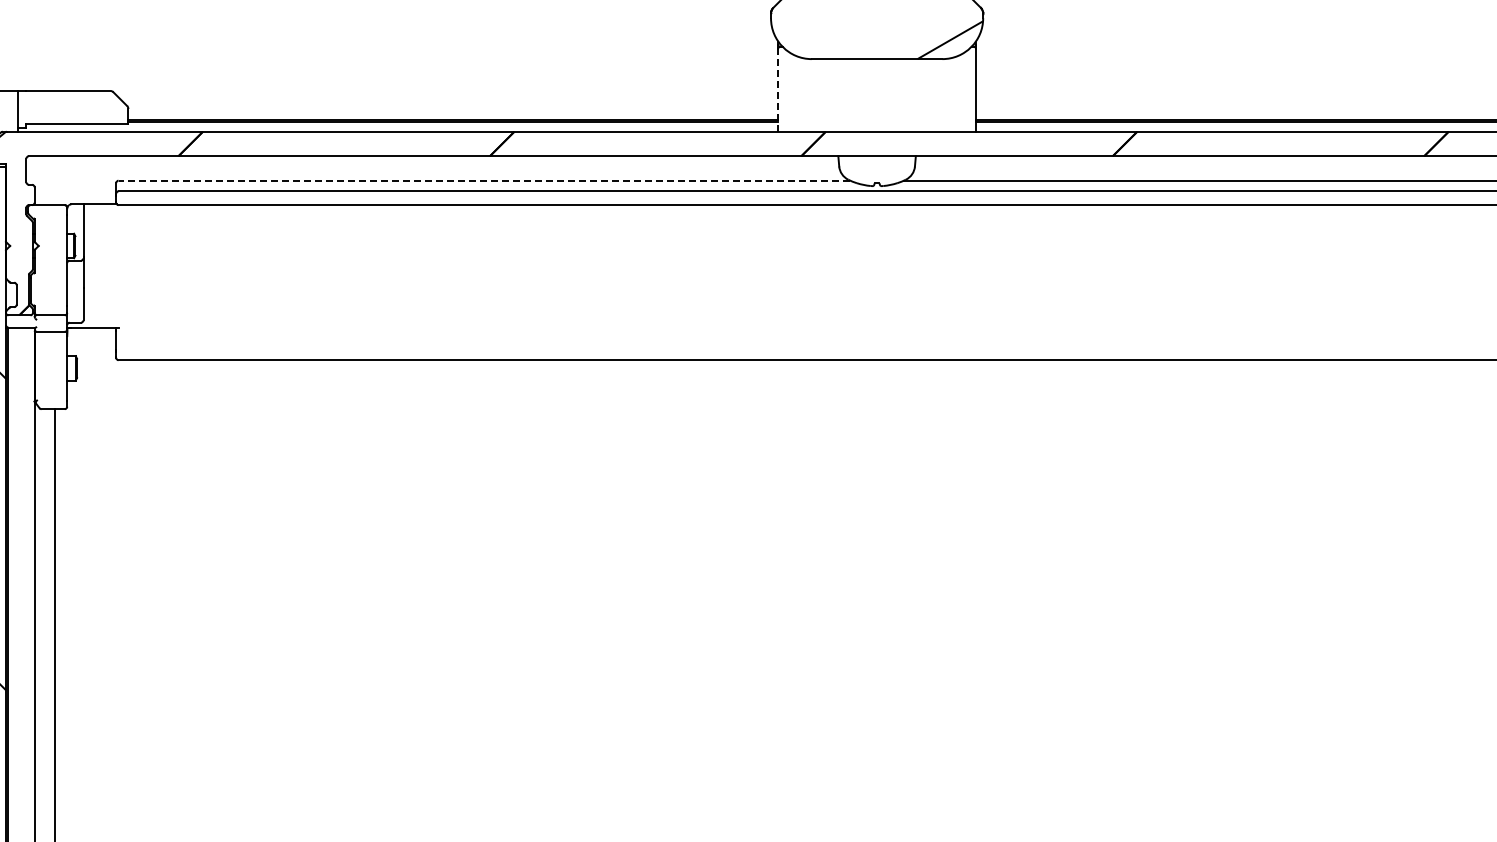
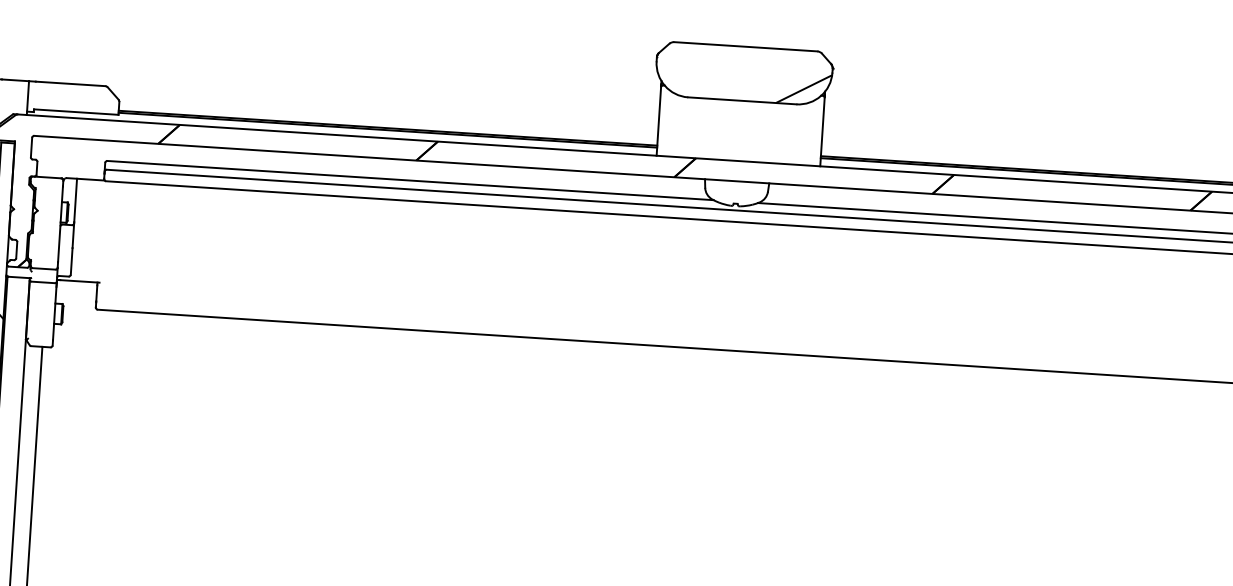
line: (778, 90) -> (658, 121), dashed -> solid
line: (484, 180) -> (410, 180), dashed -> solid

